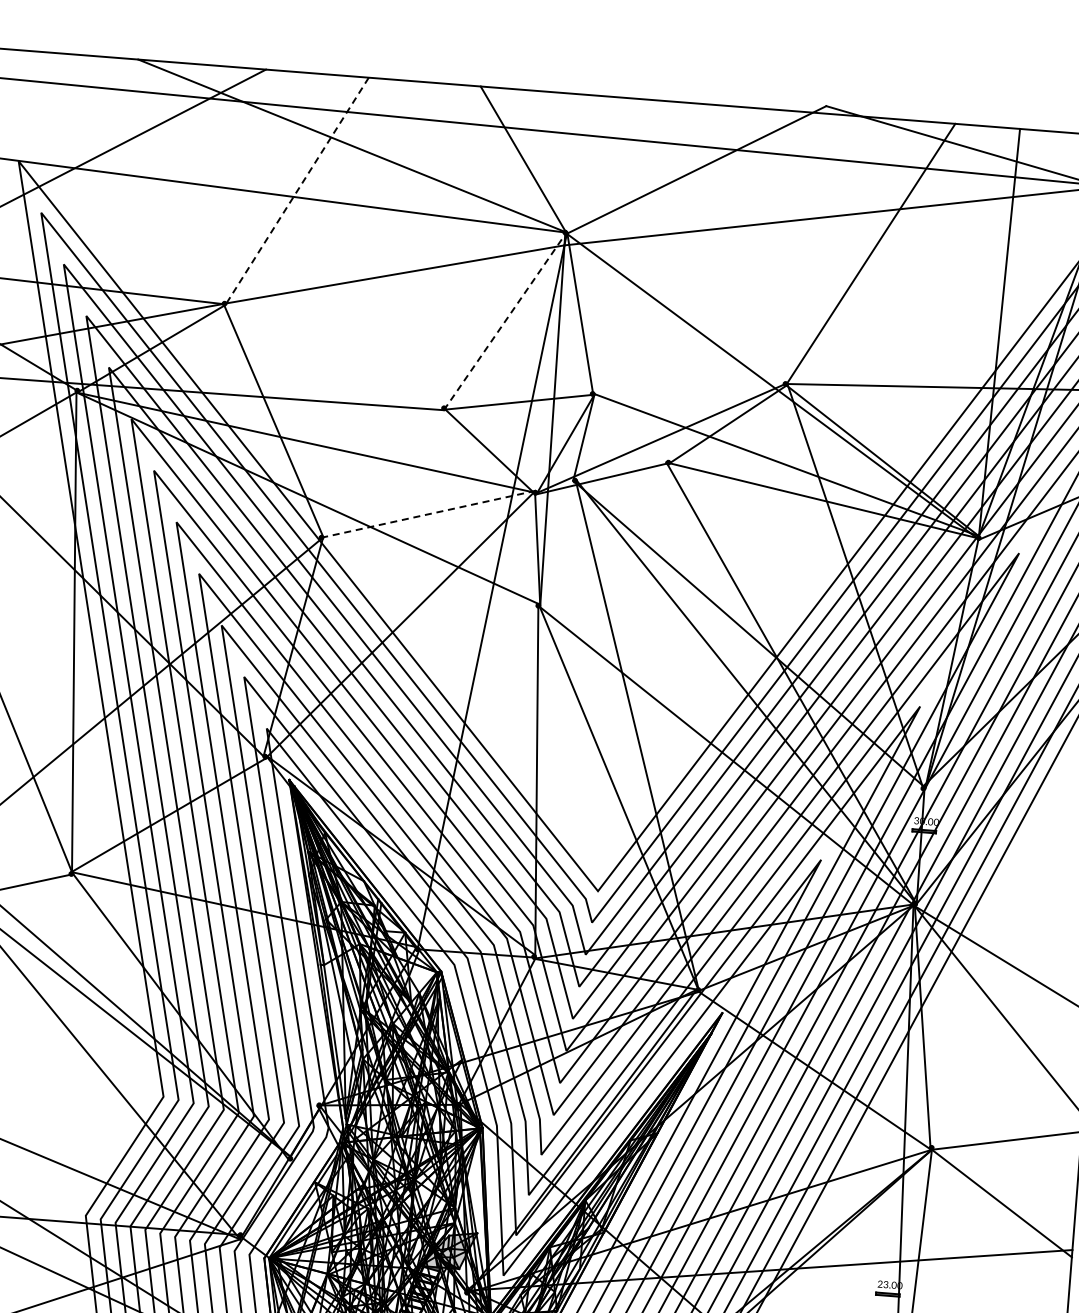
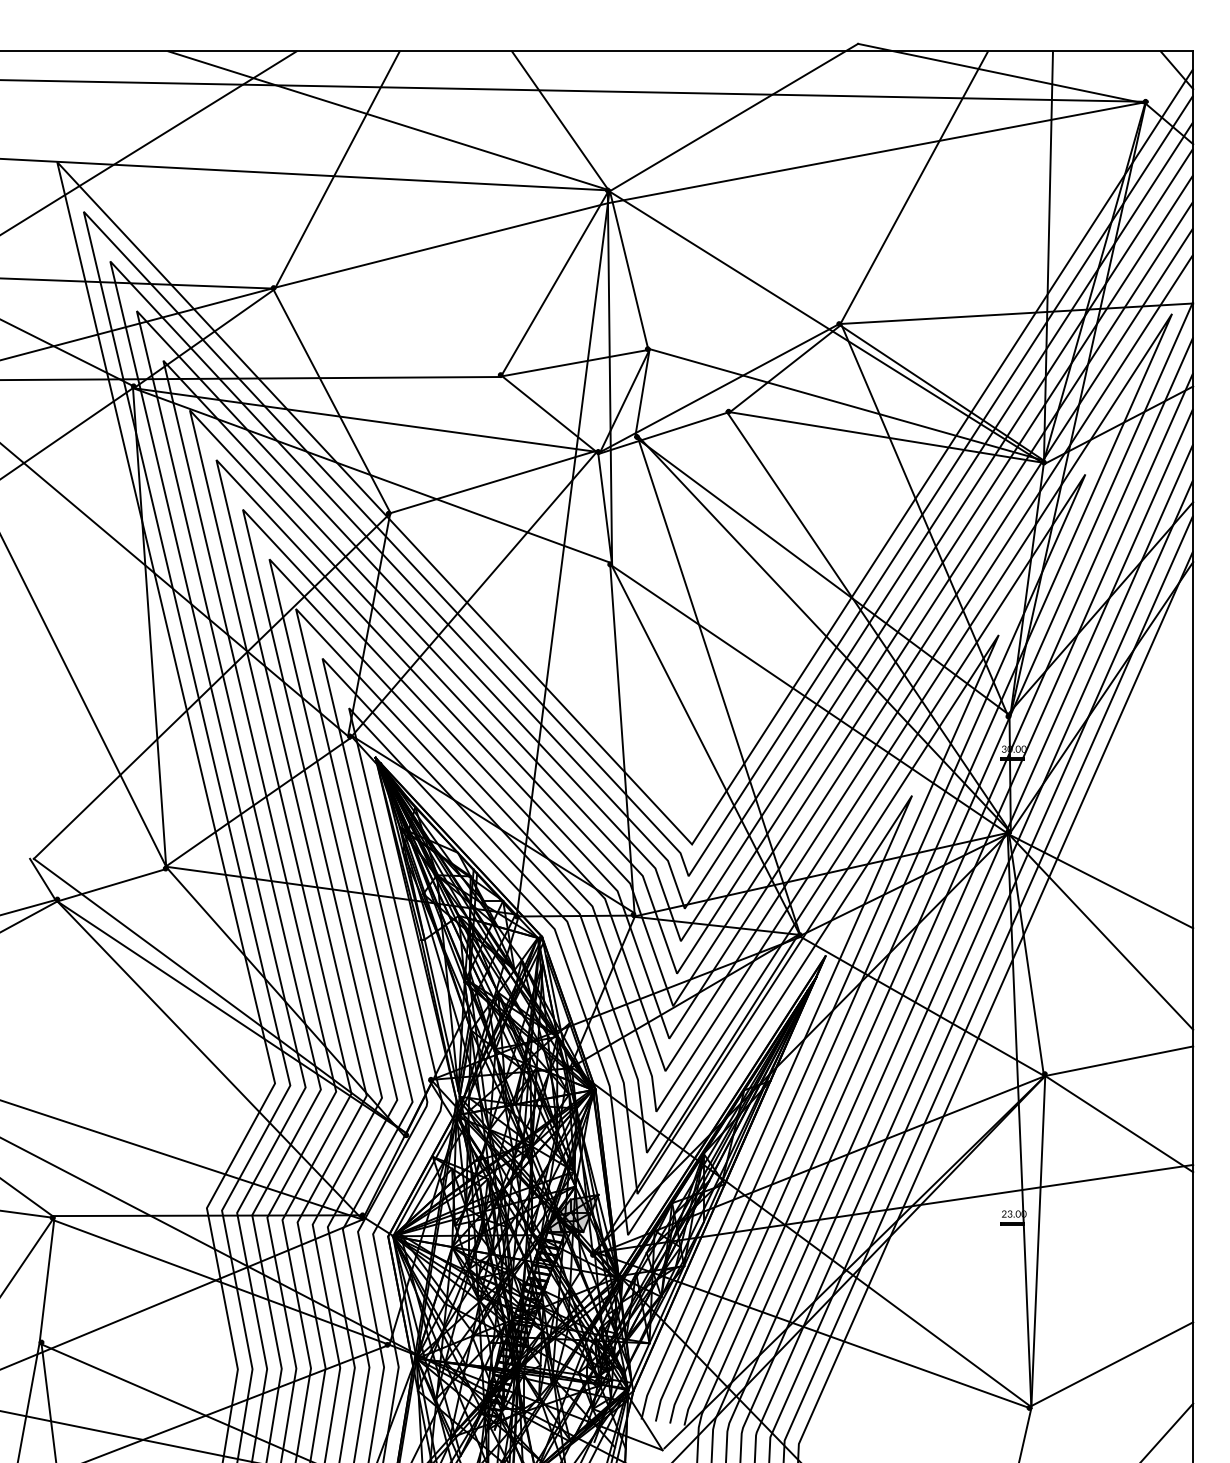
line: (297, 190) -> (337, 169), dashed -> solid
line: (504, 322) -> (554, 284), dashed -> solid
line: (429, 513) -> (494, 481), dashed -> solid

